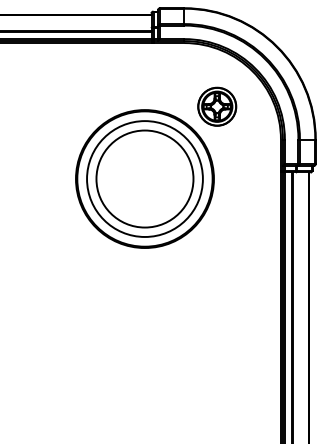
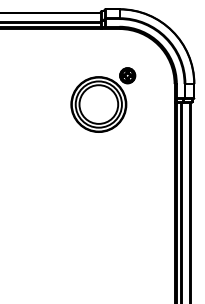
part: (154, 166) -> (102, 99), size x0.7

